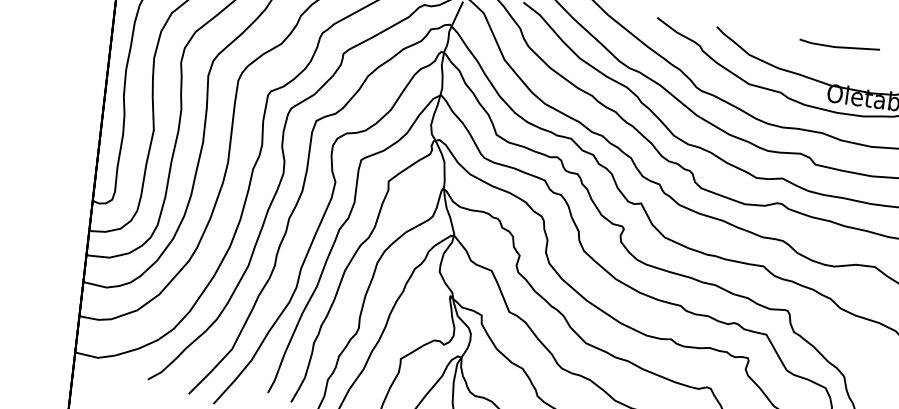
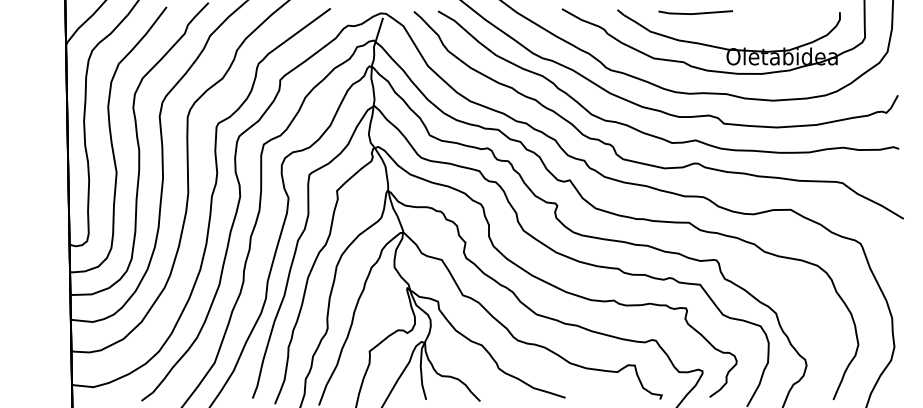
line: (840, 46) -> (696, 12), moved

